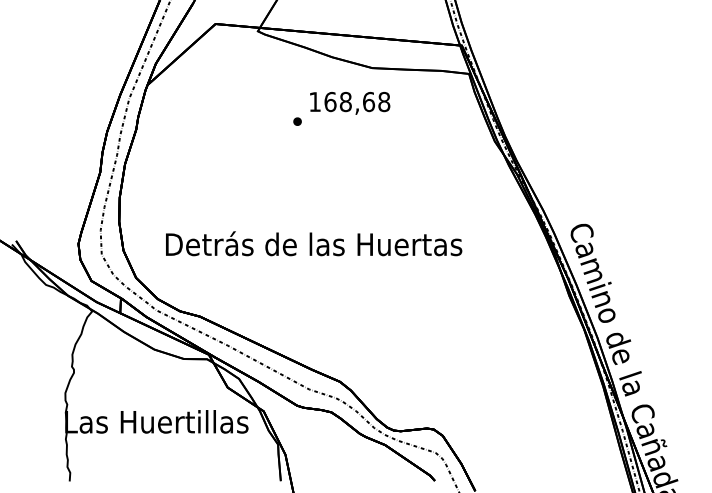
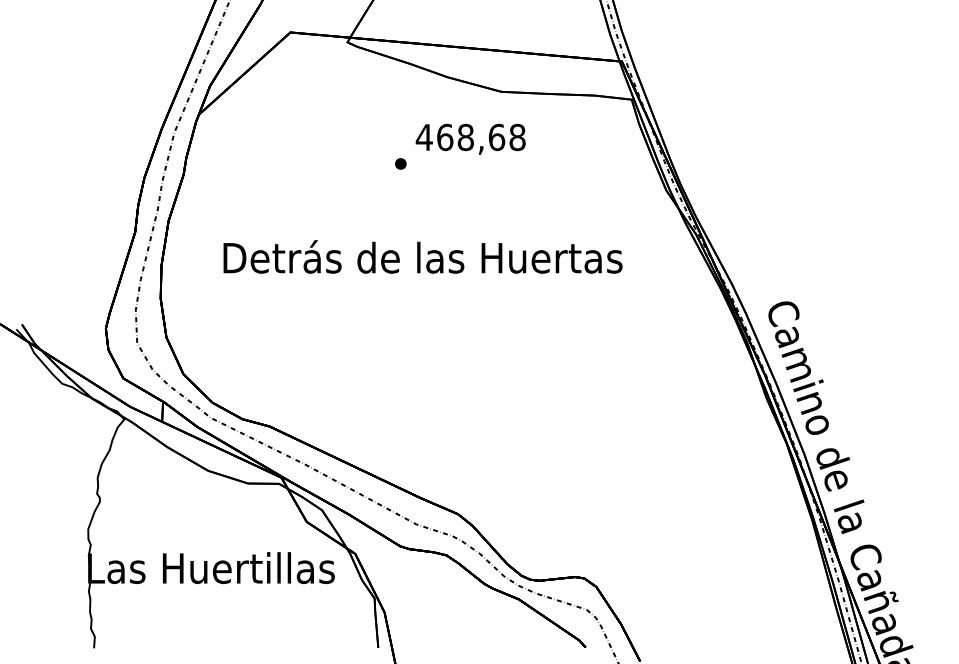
text: (314, 101) -> (423, 136), 168,68 -> 468,68
text: (314, 243) -> (423, 256), moved

